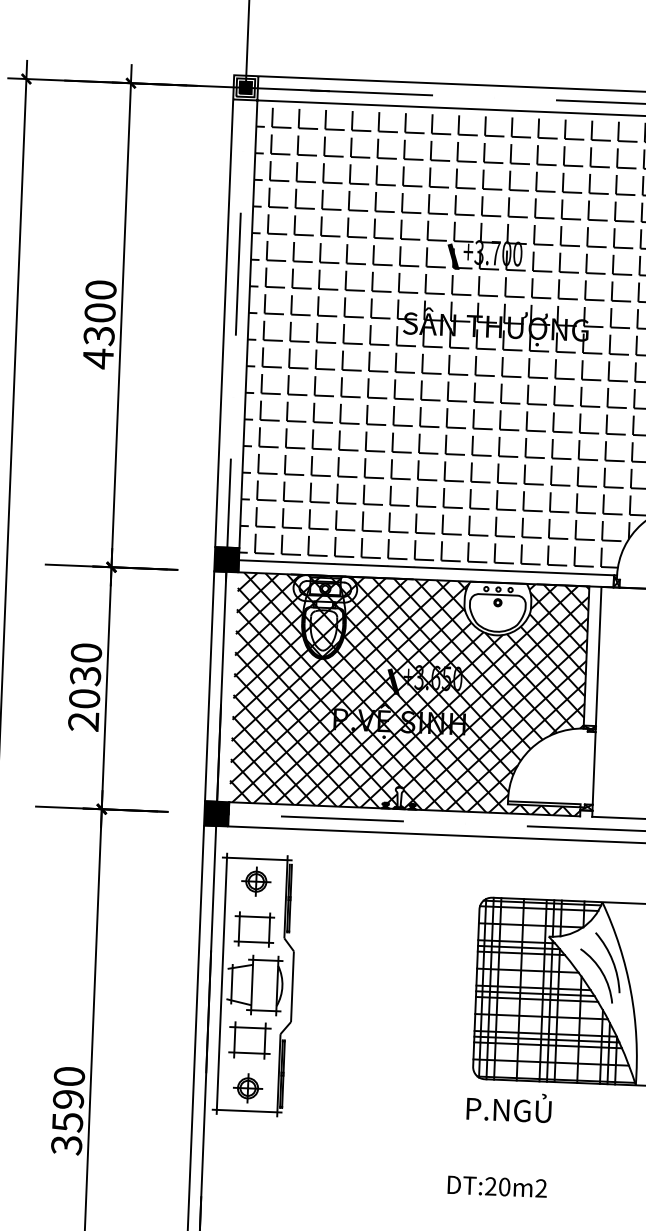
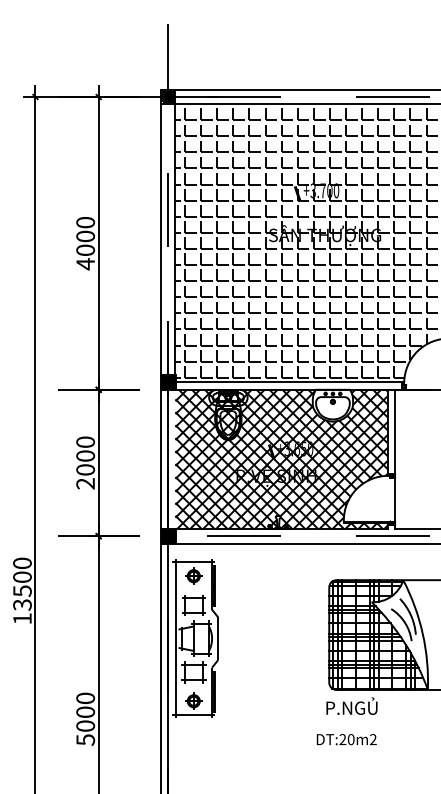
text: (98, 336) -> (85, 250), 4300 -> 4000
text: (85, 674) -> (85, 455), 2030 -> 2000
text: (67, 1121) -> (85, 725), 3590 -> 5000
text: (496, 1186) -> (346, 739), moved

